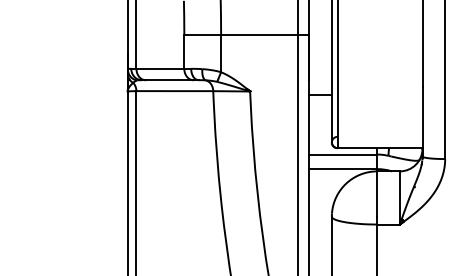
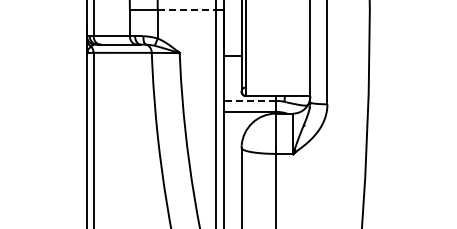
line: (260, 35) -> (187, 10), solid -> dashed
line: (343, 154) -> (250, 100), solid -> dashed

